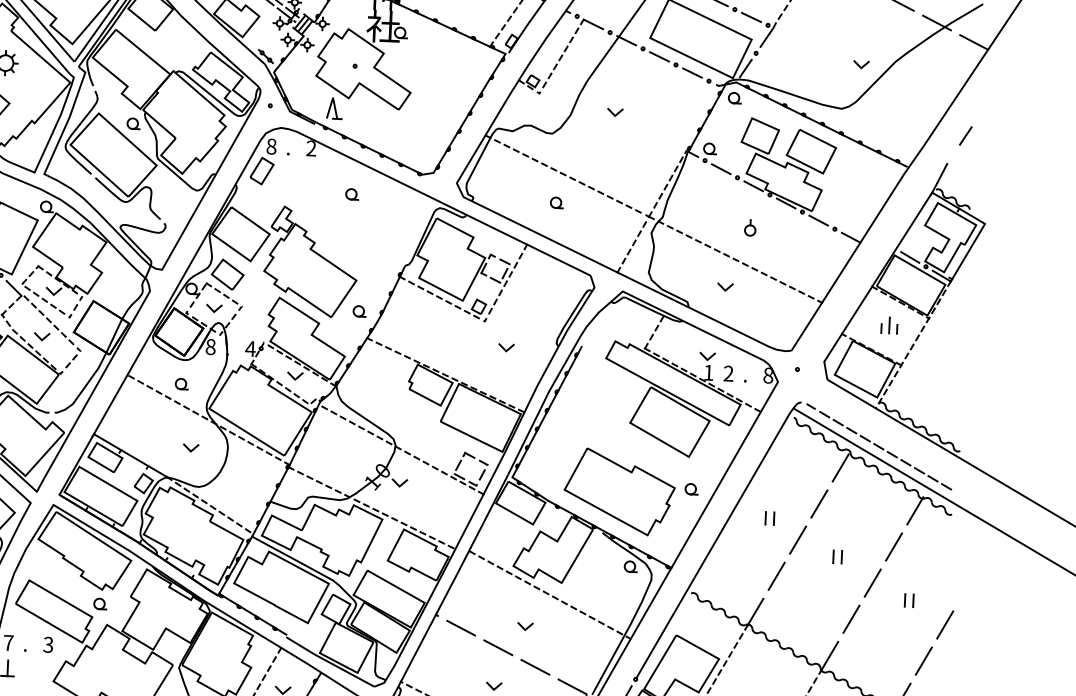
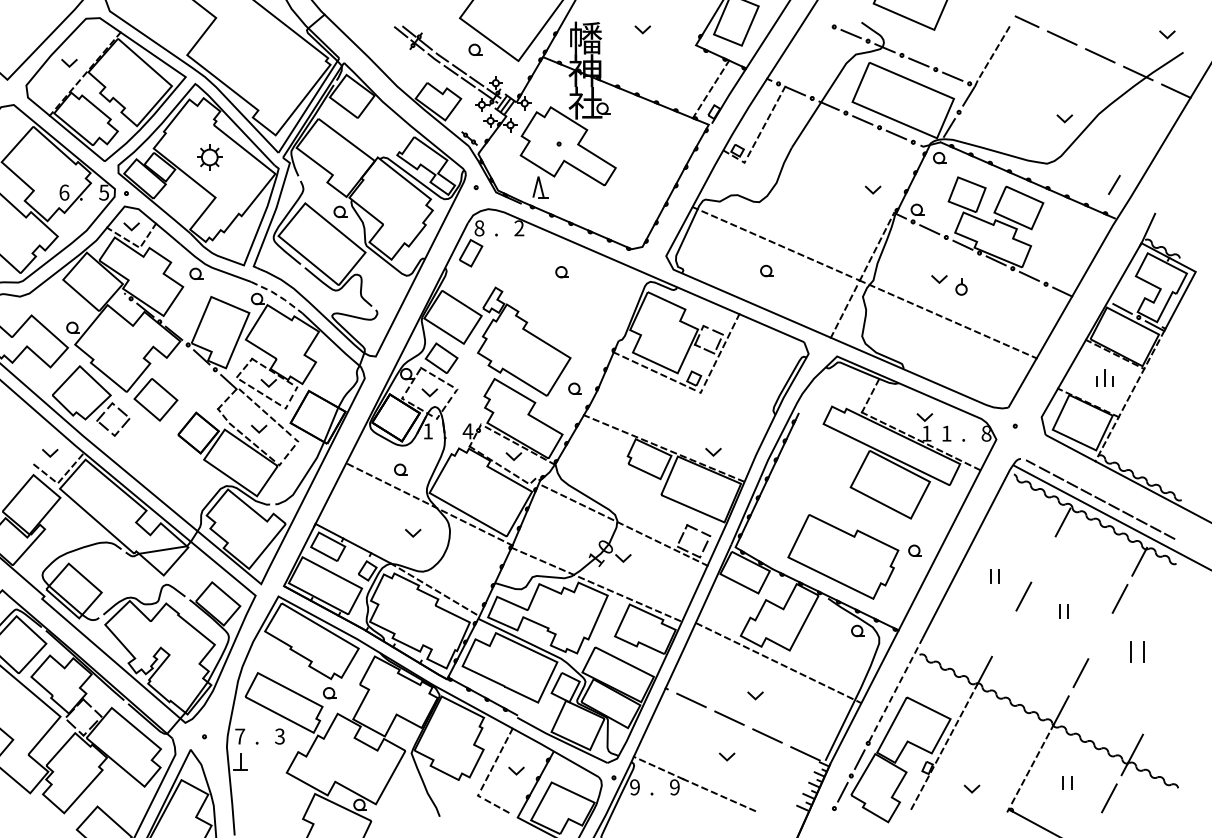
line: (616, 113) -> (874, 190), moved
line: (965, 135) -> (1114, 184), moved
line: (67, 204) -> (278, 295), solid -> dashed
line: (724, 288) -> (938, 280), moved
text: (211, 347) -> (428, 431), 8 -> 1
line: (504, 347) -> (711, 452), moved
text: (728, 373) -> (946, 433), 2 -> 1
line: (819, 503) -> (1043, 559), removed
line: (775, 576) -> (1003, 633), removed
line: (872, 582) -> (1100, 635), removed
part: (908, 600) -> (1137, 651), size x1.6
line: (944, 625) -> (1174, 674), removed
line: (665, 627) -> (895, 690), solid -> dashed
line: (923, 661) -> (1154, 711), removed

